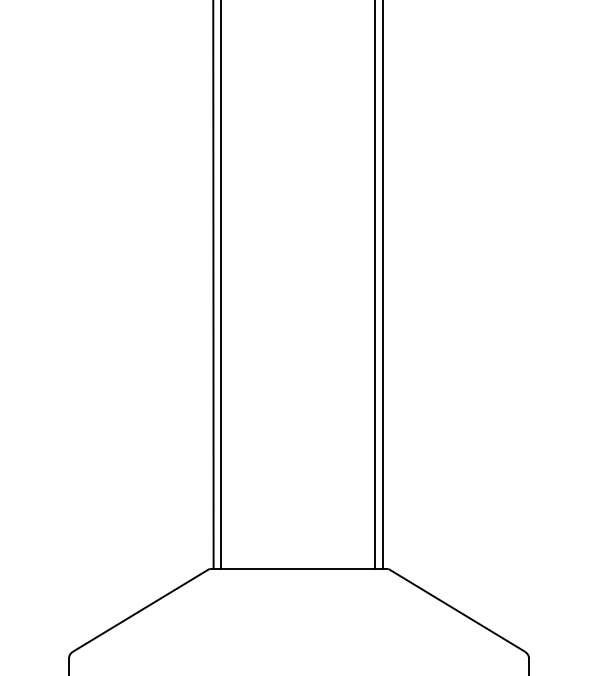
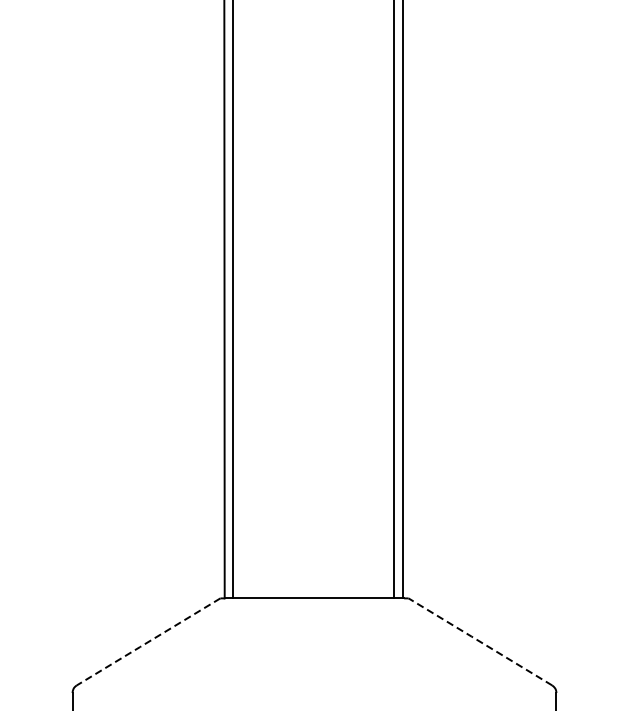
line: (140, 610) -> (147, 642), solid -> dashed
line: (456, 610) -> (480, 642), solid -> dashed

